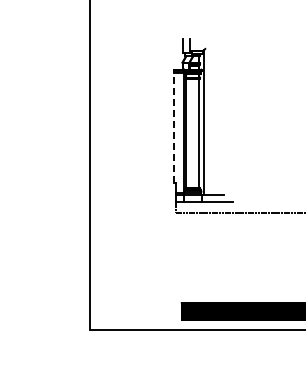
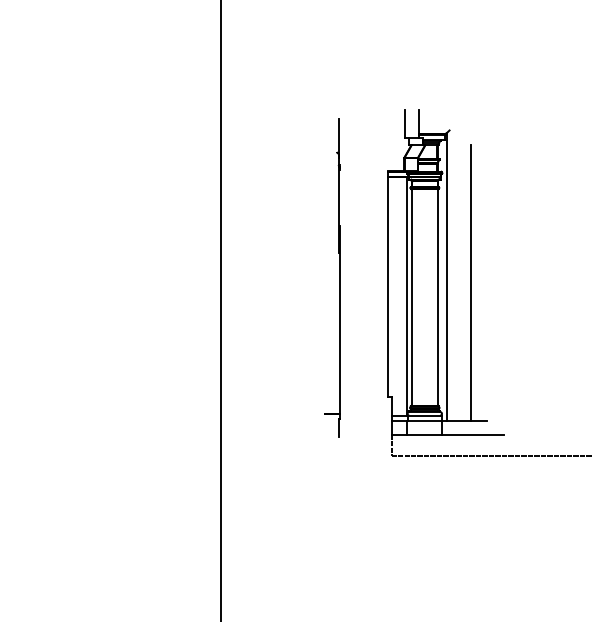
part: (146, 122) -> (332, 276), added
line: (215, 125) -> (469, 282), added
line: (174, 126) -> (388, 284), dashed -> solid

